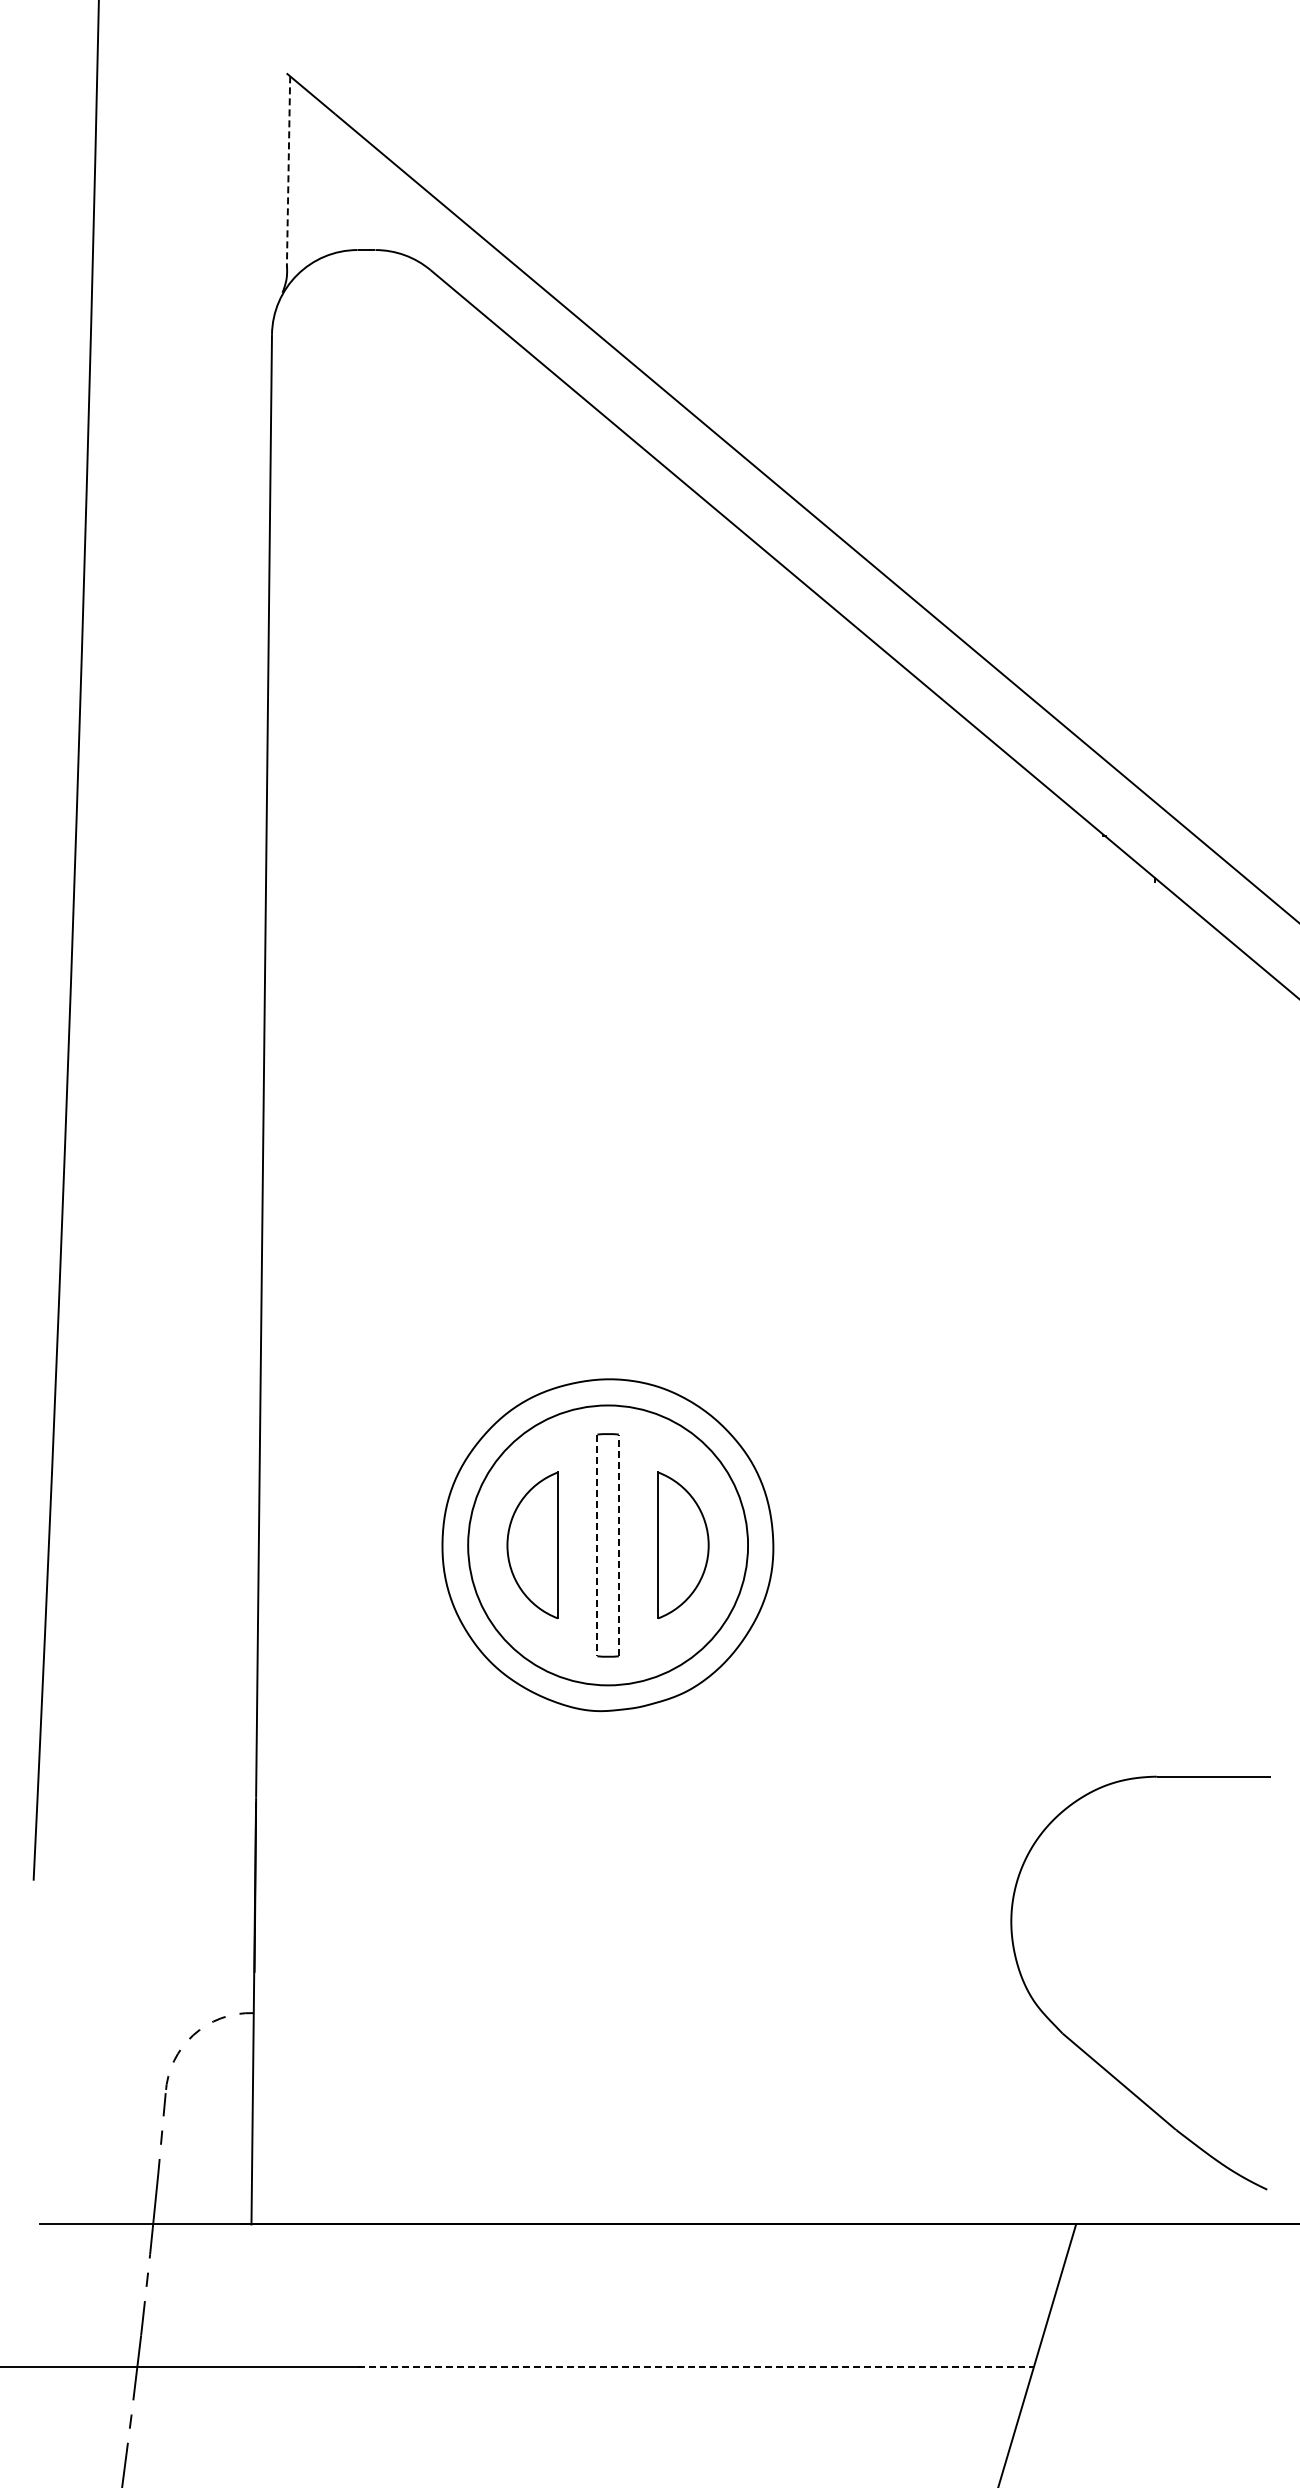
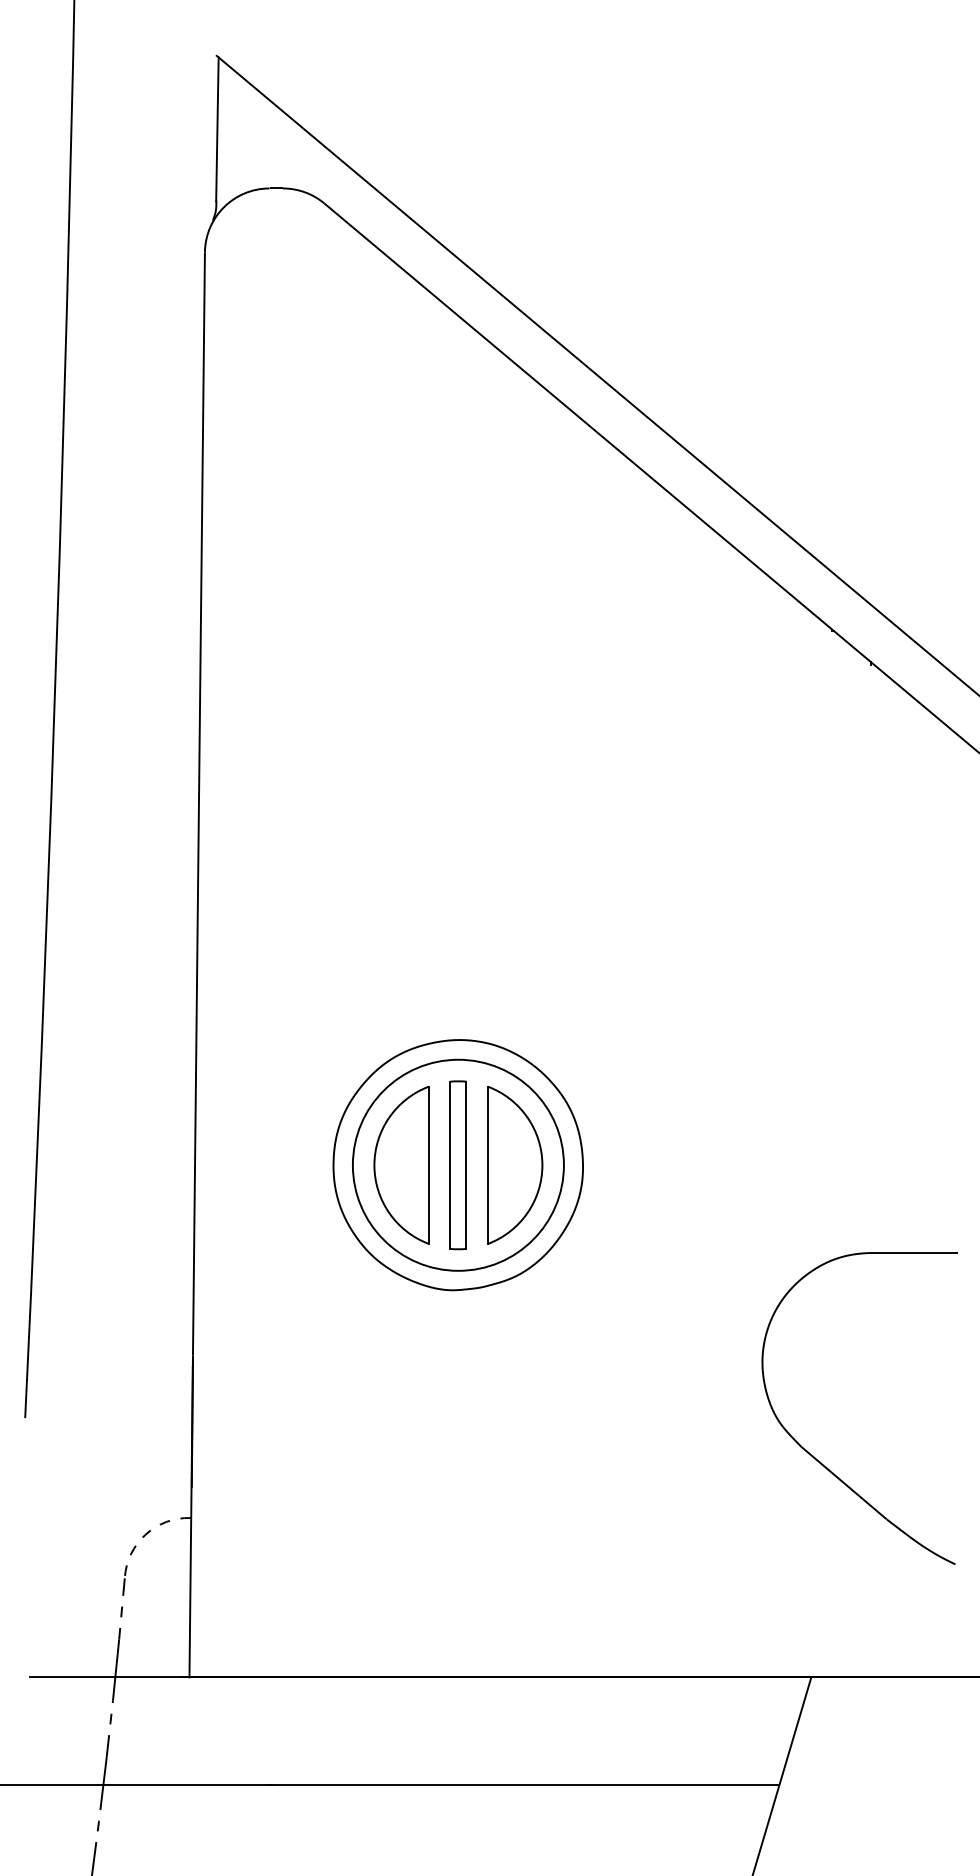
line: (288, 172) -> (217, 129), dashed -> solid
part: (532, 1545) -> (401, 1165), size x1.43
line: (597, 1545) -> (450, 1165), dashed -> solid
line: (618, 1545) -> (466, 1165), dashed -> solid
part: (683, 1545) -> (515, 1165), size x1.43
part: (1084, 2050) -> (817, 1459), moved
line: (696, 2367) -> (525, 1785), dashed -> solid

